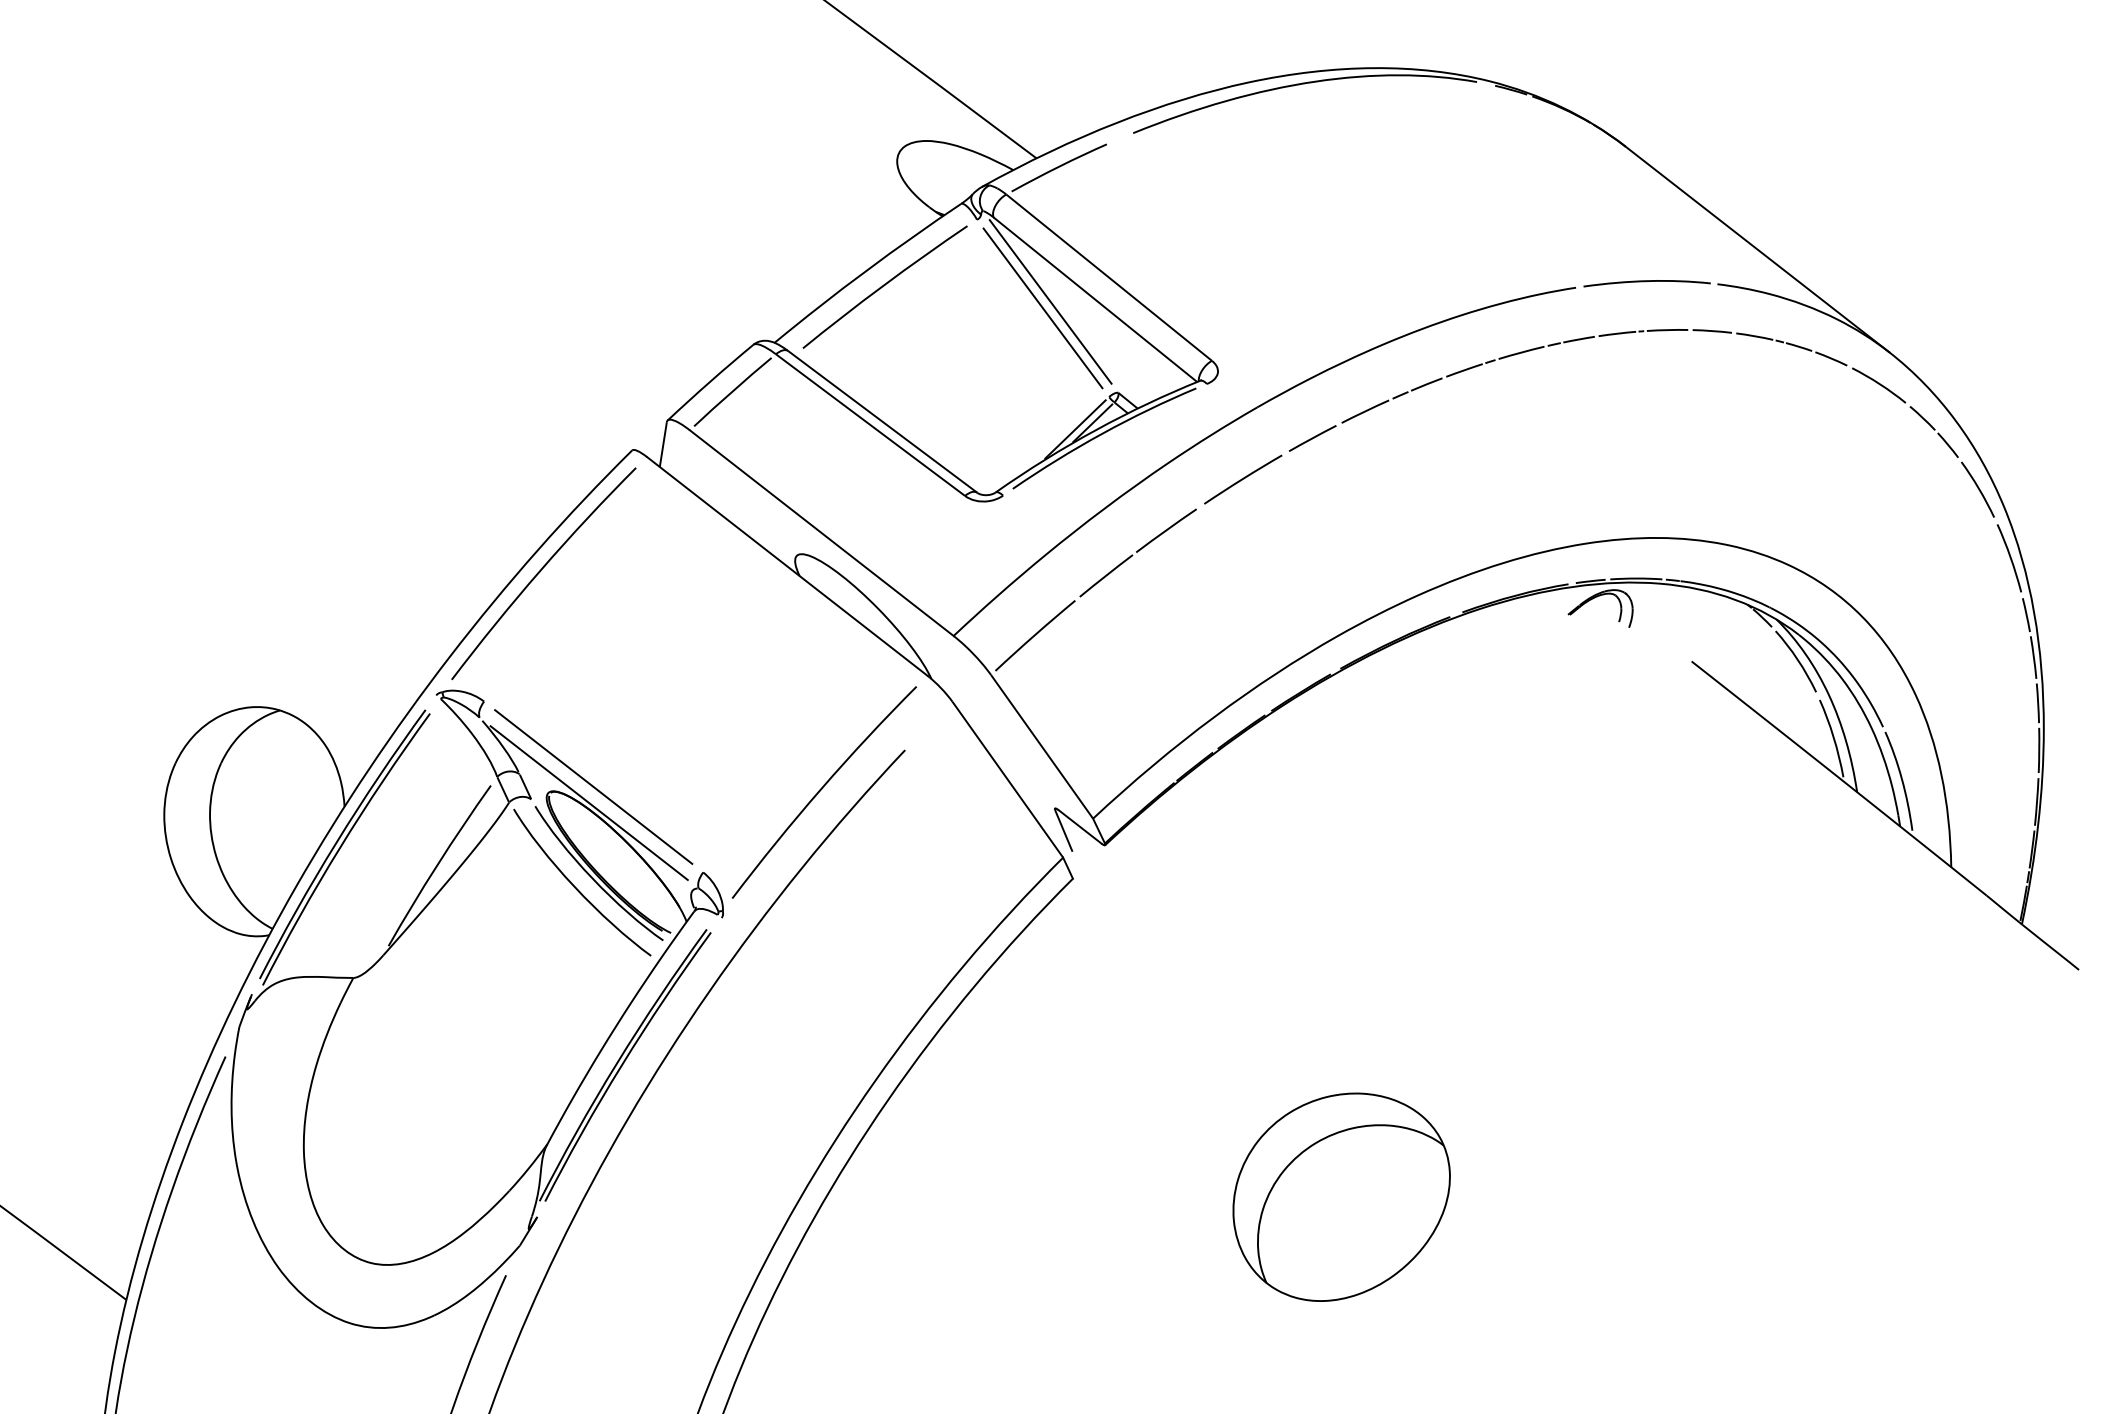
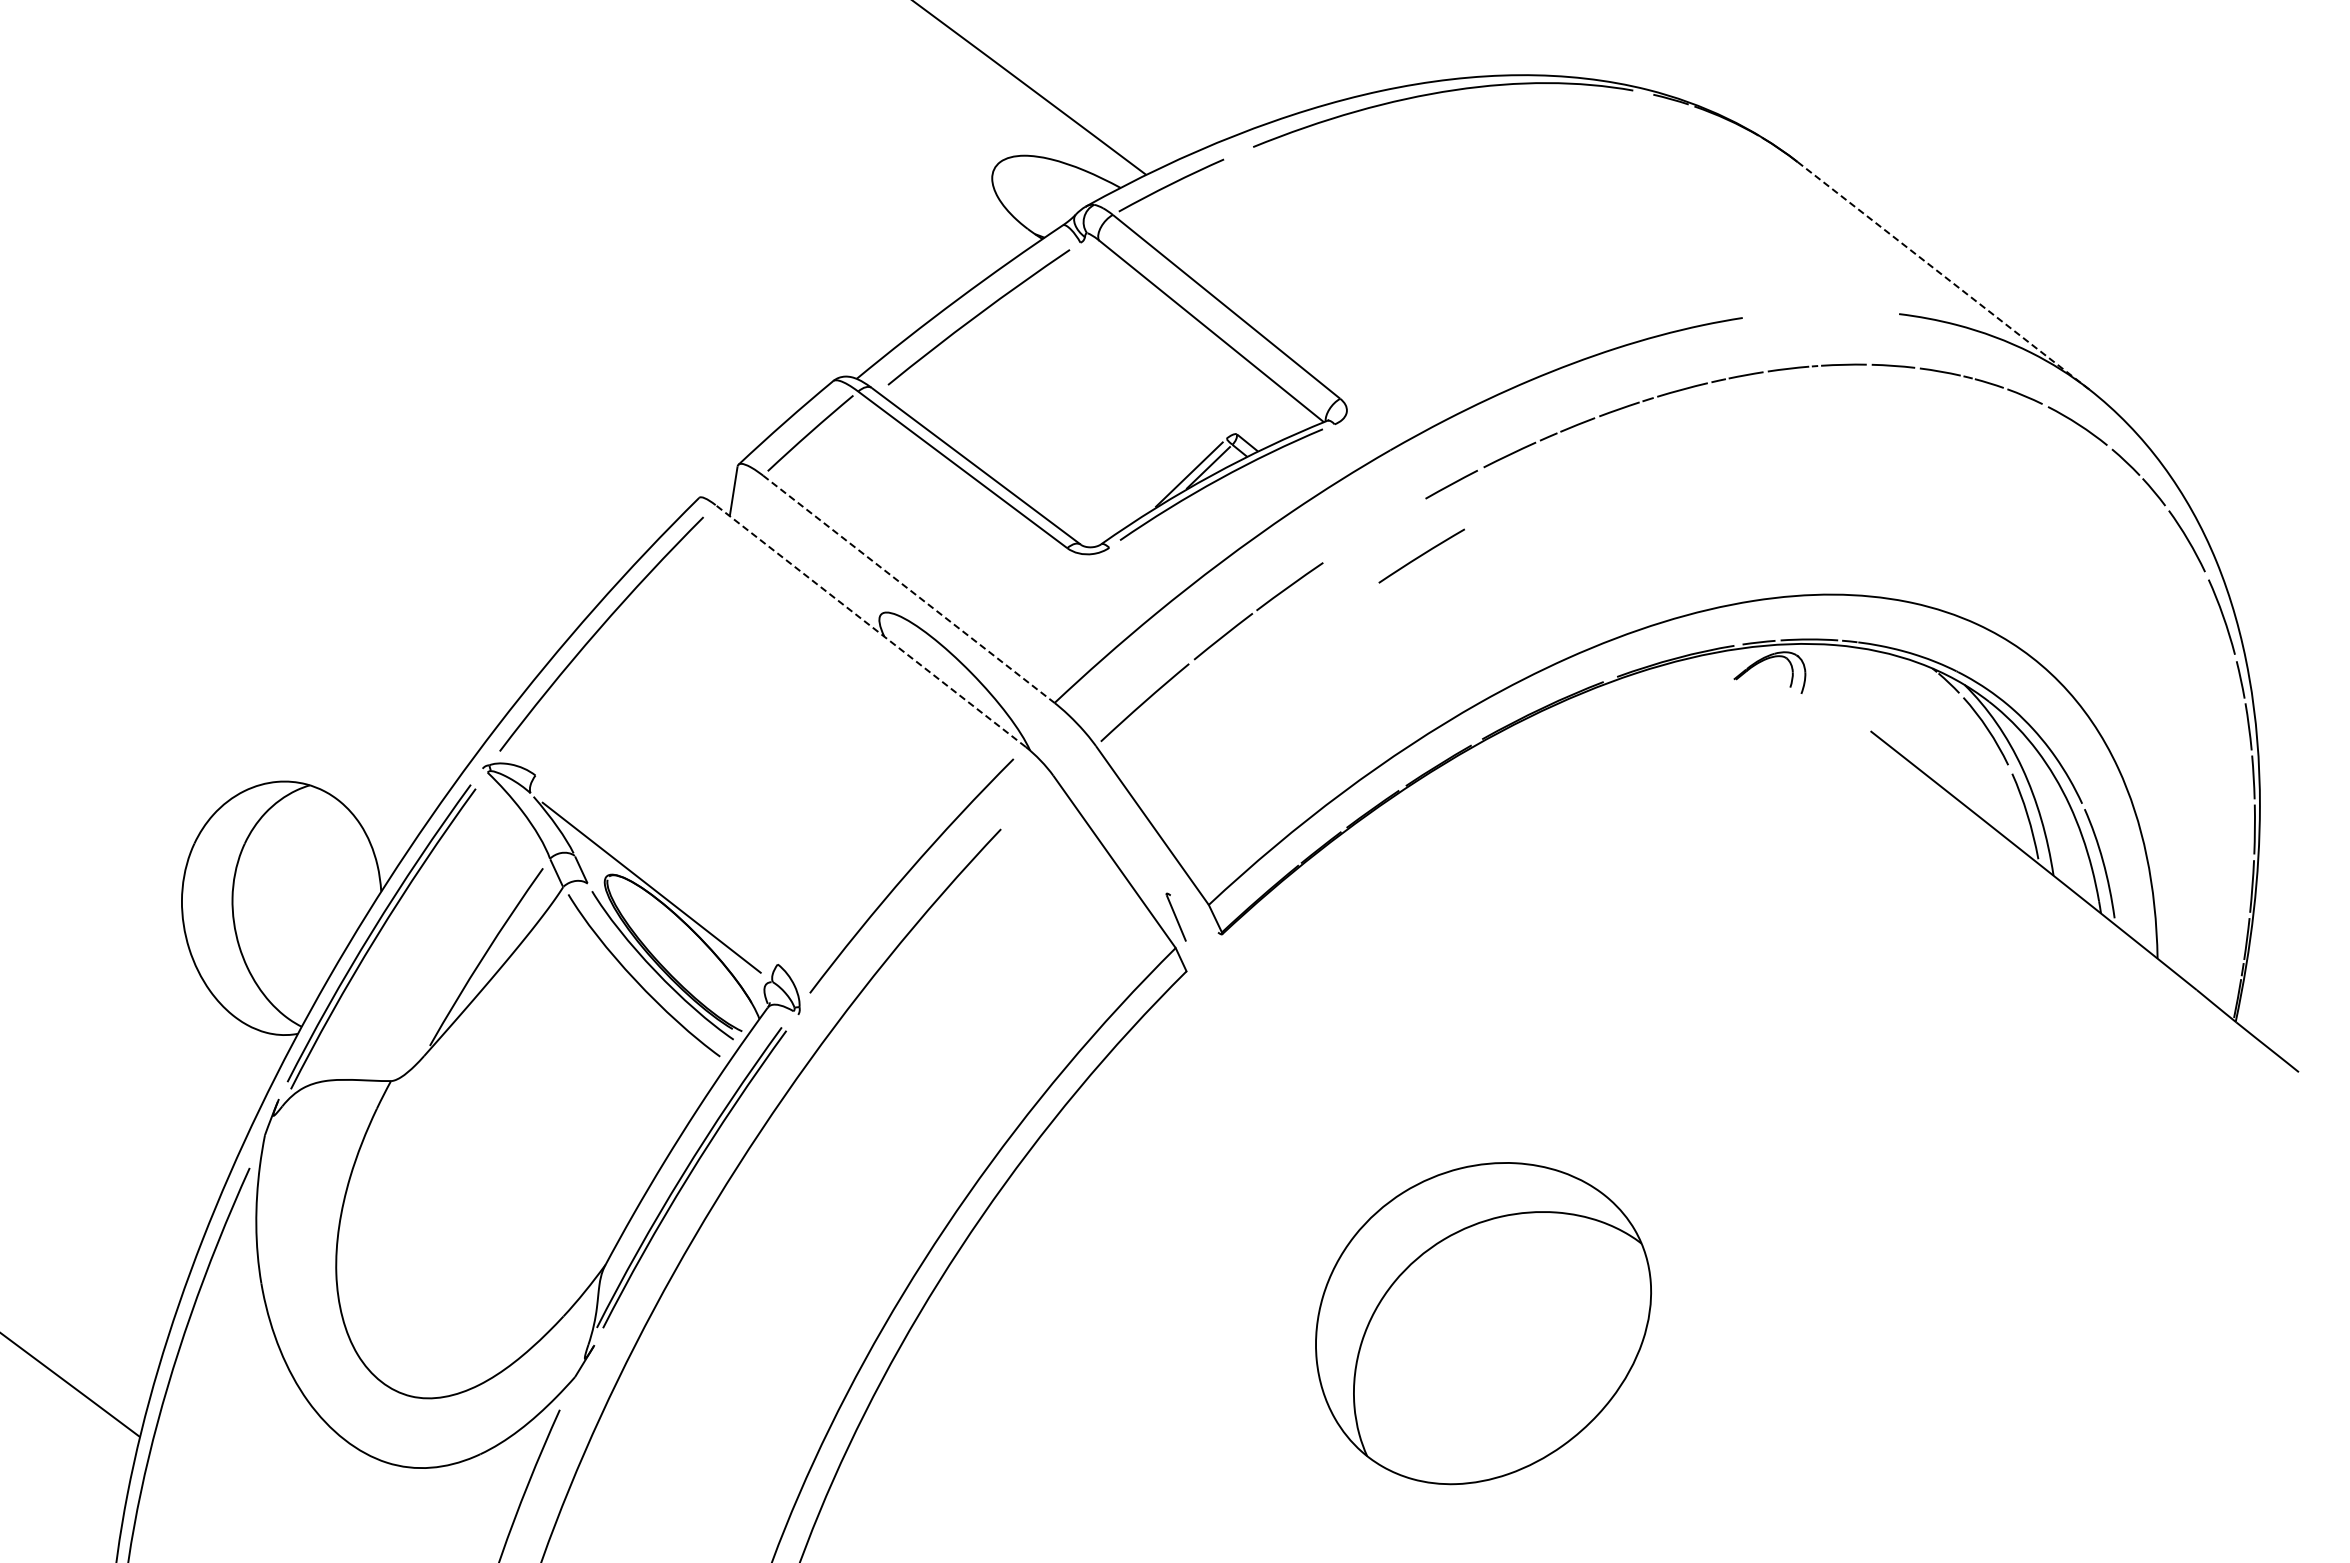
line: (1757, 249) -> (1943, 275), solid -> dashed
part: (1647, 283) -> (1821, 313), removed
line: (1050, 301) -> (1161, 333), removed
line: (1043, 308) -> (1153, 340), removed
line: (1242, 479) -> (1421, 555), moved
line: (821, 533) -> (908, 589), solid -> dashed
line: (787, 566) -> (870, 626), solid -> dashed
line: (593, 786) -> (656, 869), removed
line: (1080, 826) -> (1194, 913), removed
part: (1341, 1197) -> (1483, 1323), size x1.4

